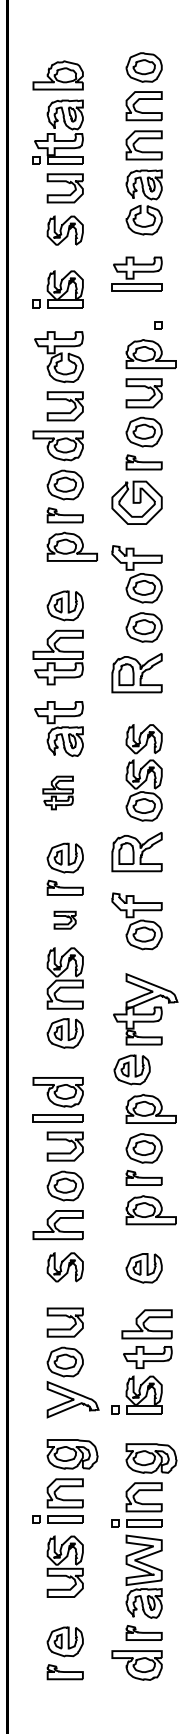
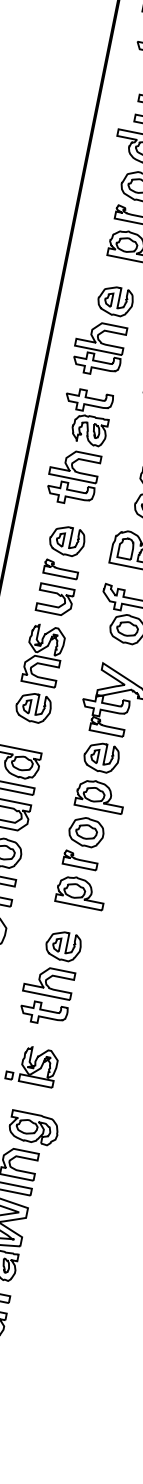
part: (57, 792) -> (72, 477), size x1.67
part: (64, 920) -> (54, 600), size x1.67
part: (131, 1069) -> (100, 757), moved
part: (146, 1338) -> (45, 995), moved

